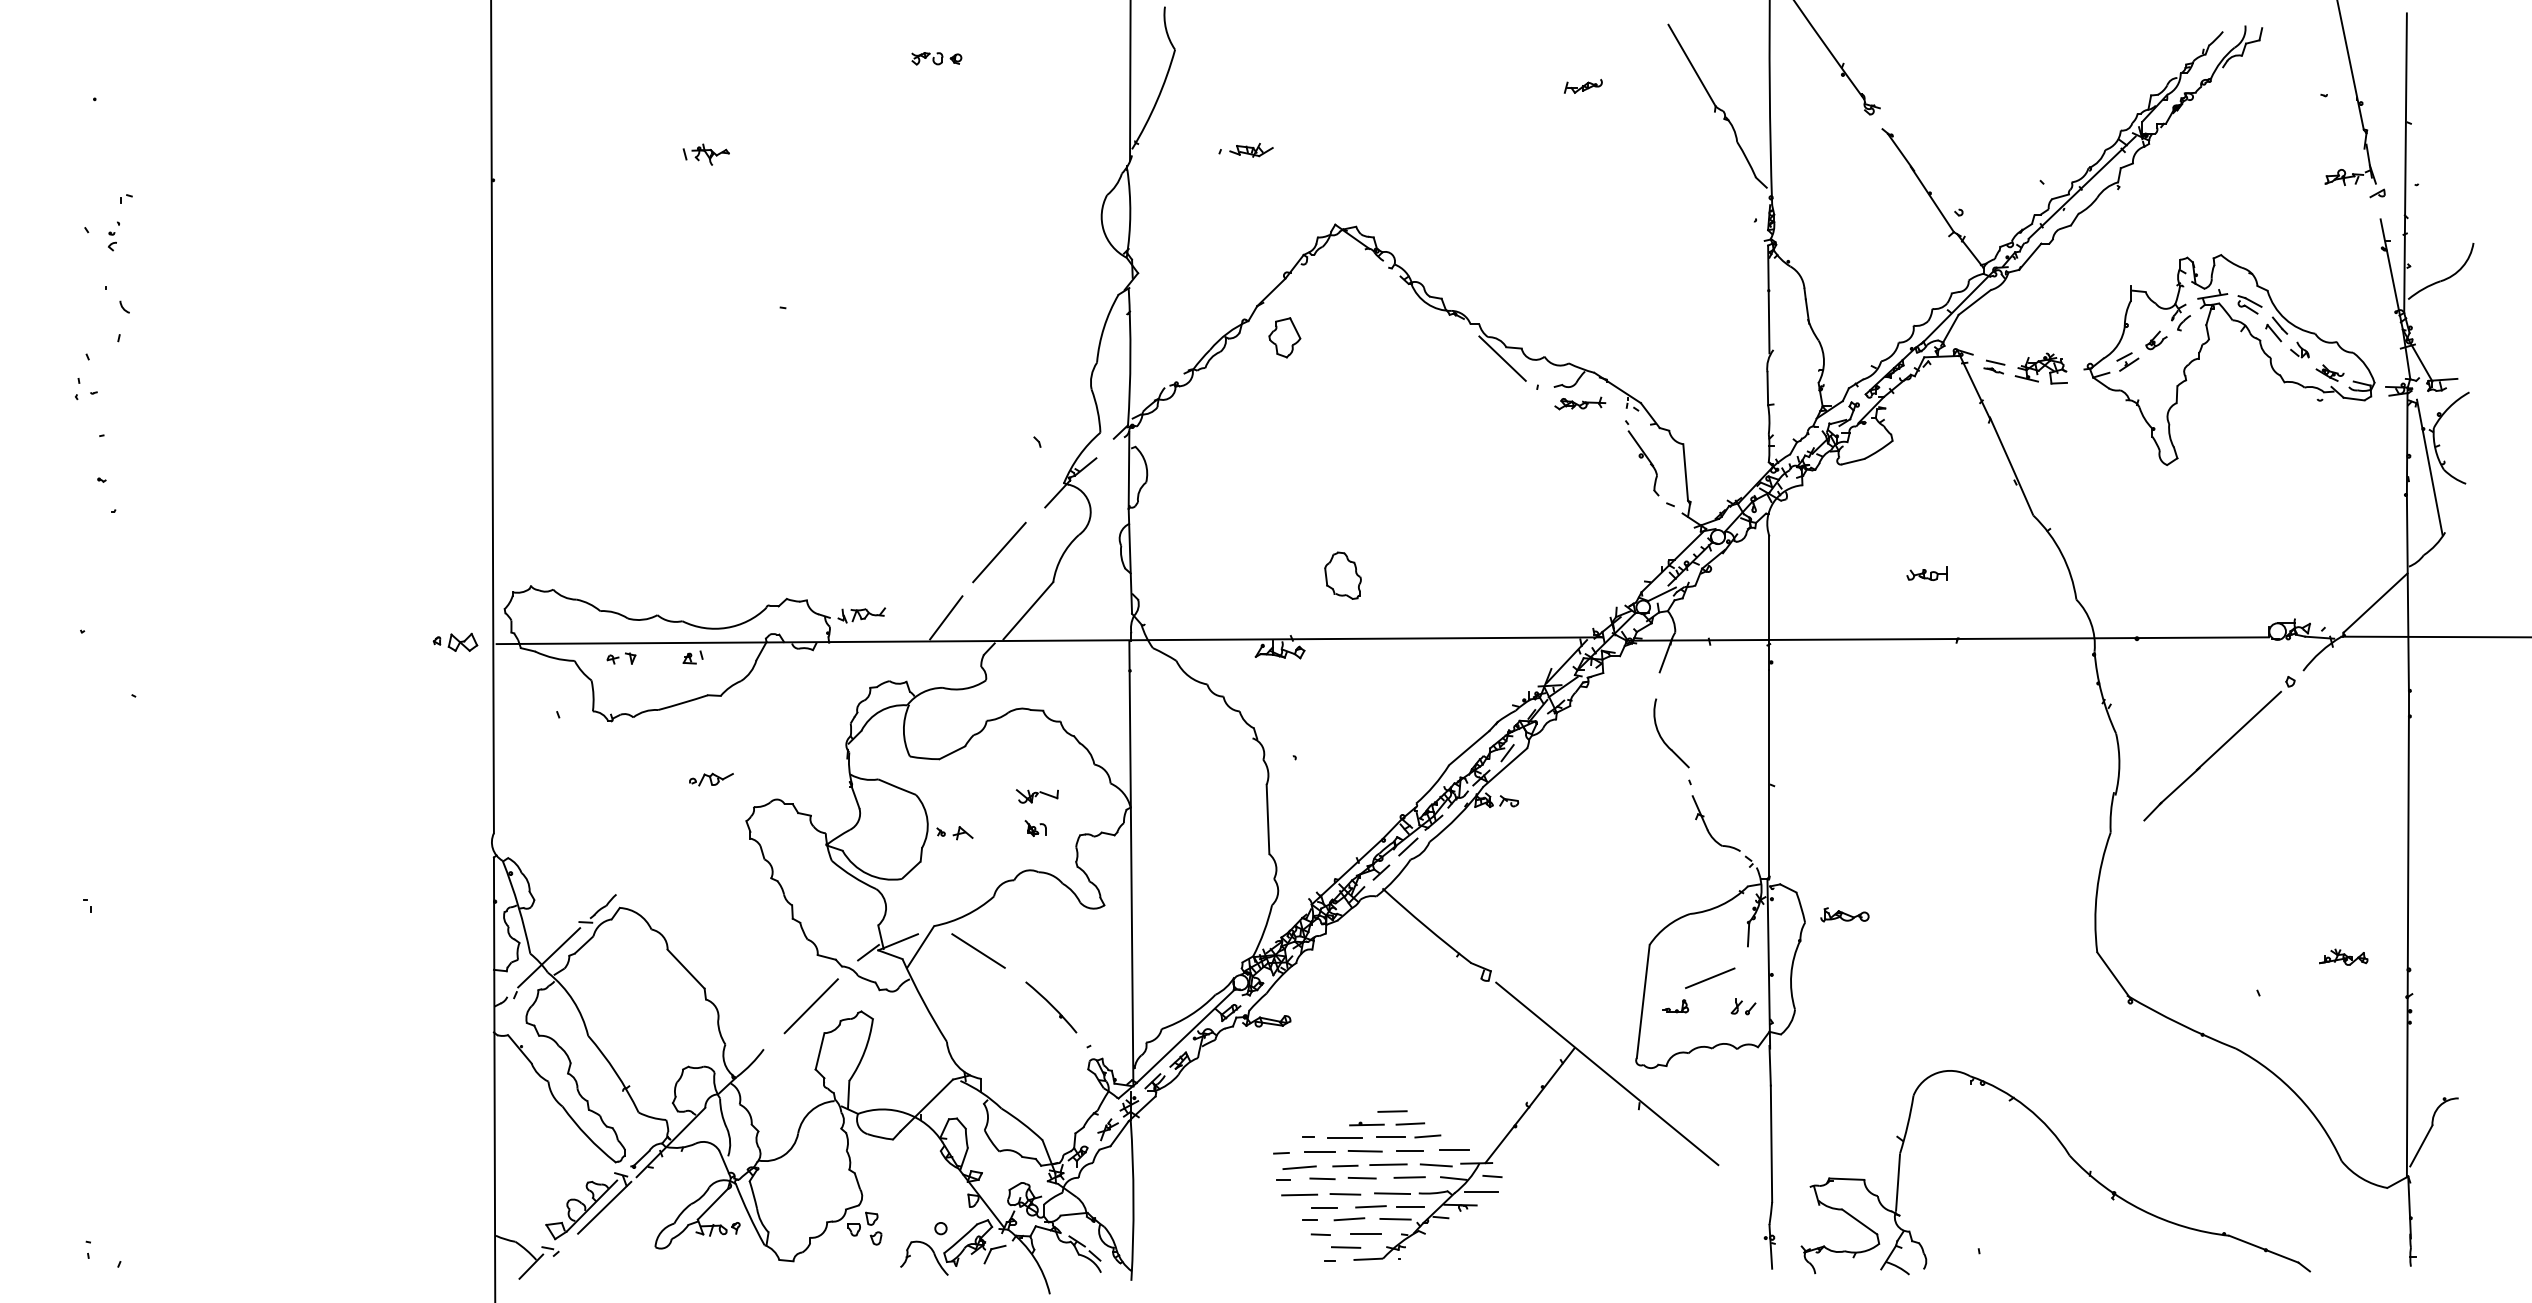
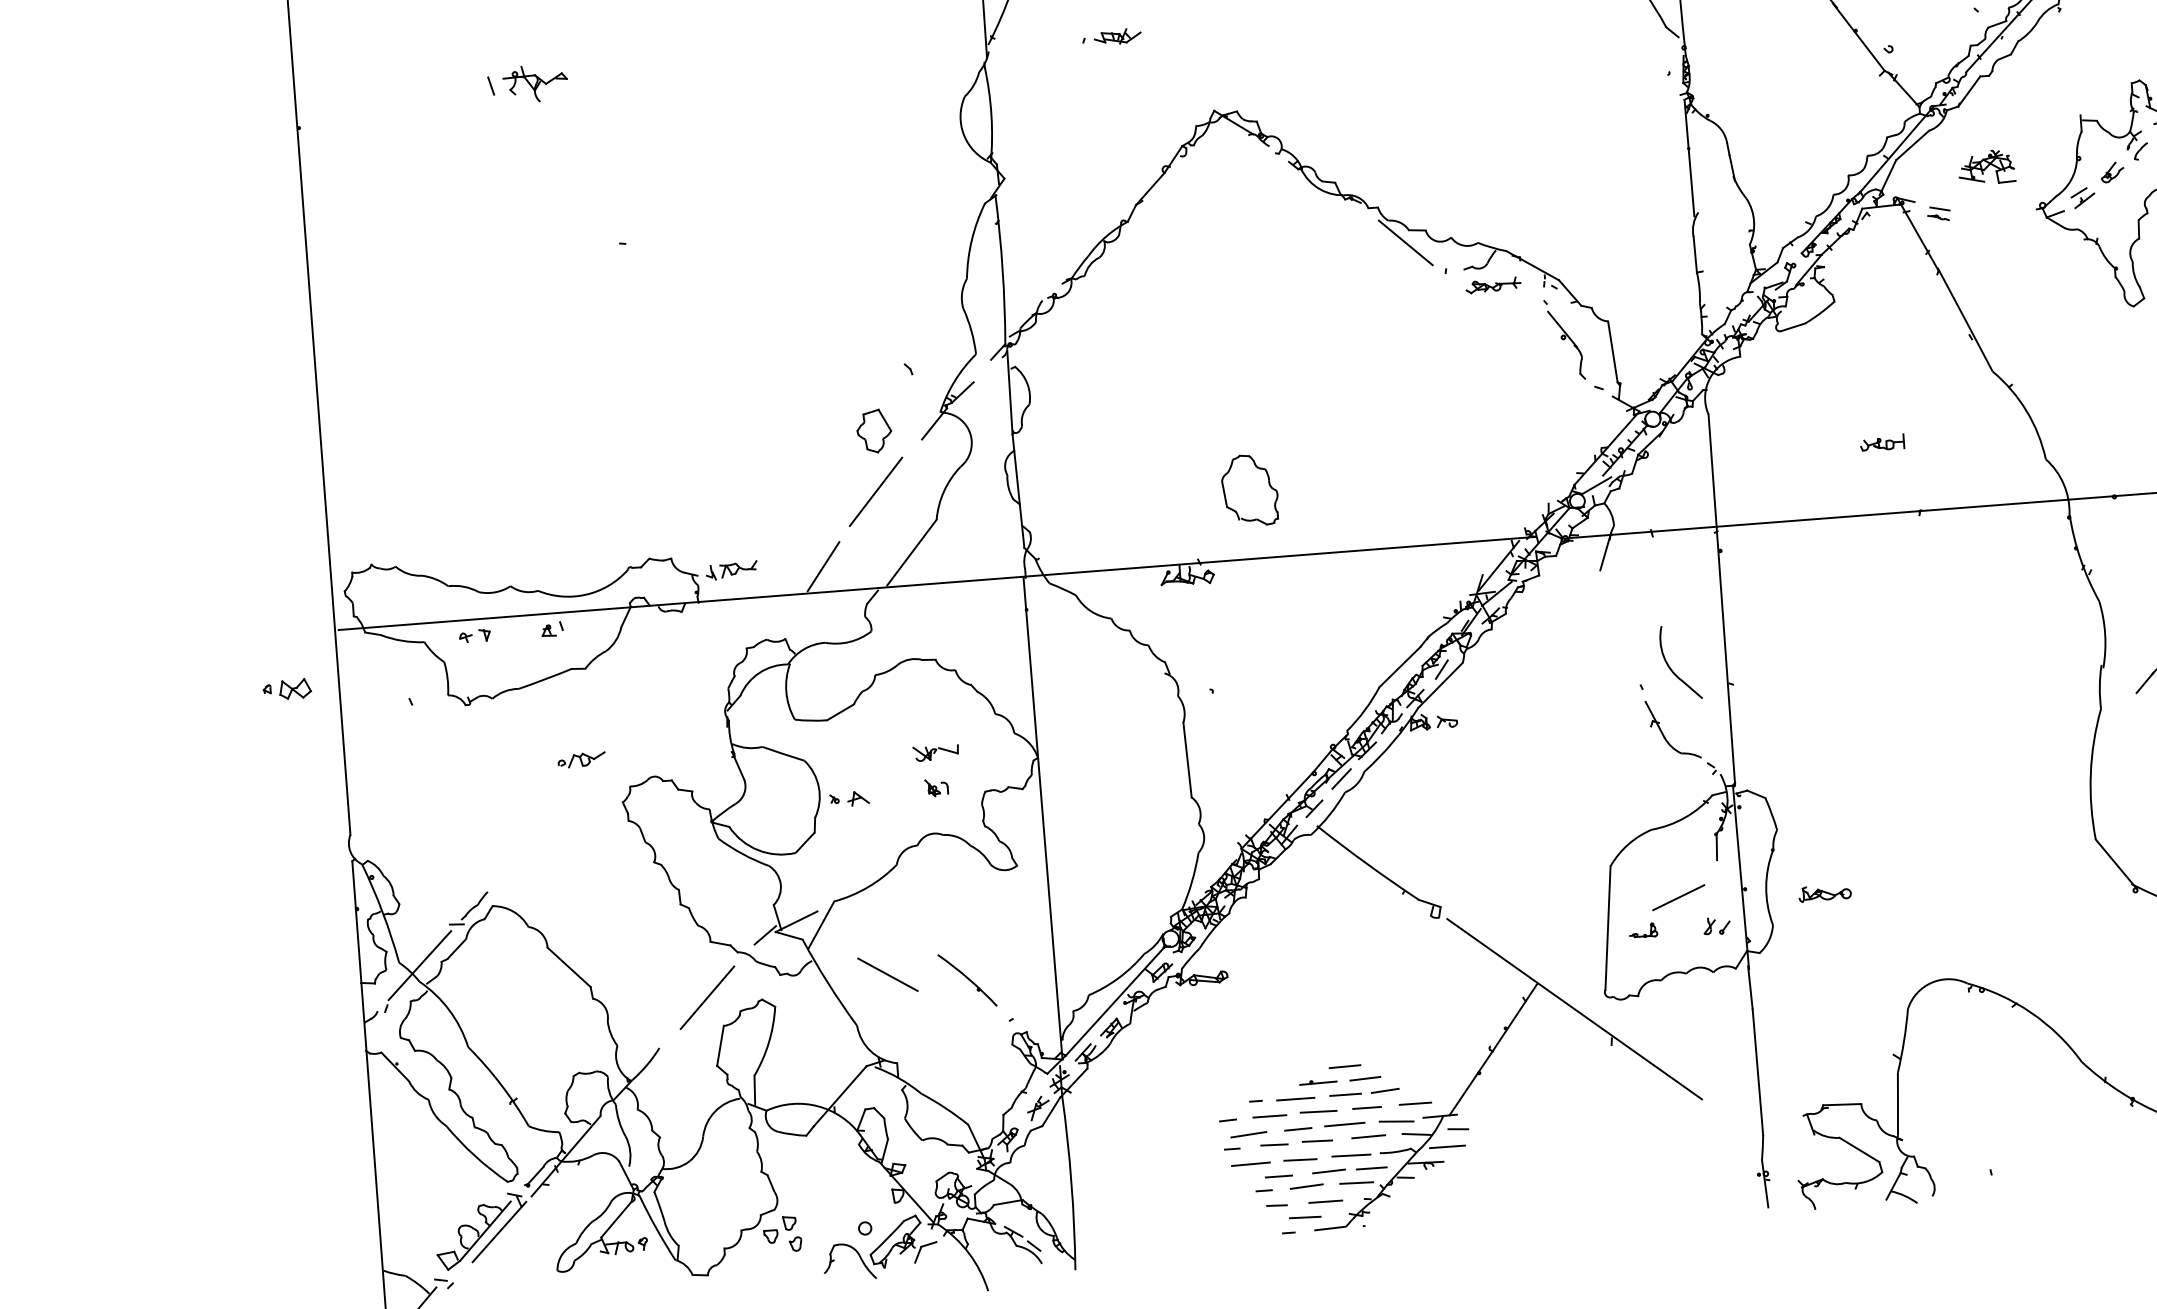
part: (705, 154) -> (526, 83), size x1.6
part: (1284, 337) -> (873, 431), moved
part: (2040, 368) -> (1985, 167), moved
part: (1342, 575) -> (1249, 490), size x1.4
part: (455, 641) -> (287, 688), moved
part: (1662, 737) -> (1671, 667), moved
part: (1844, 914) -> (1824, 892), moved
line: (978, 950) -> (887, 974), moved

